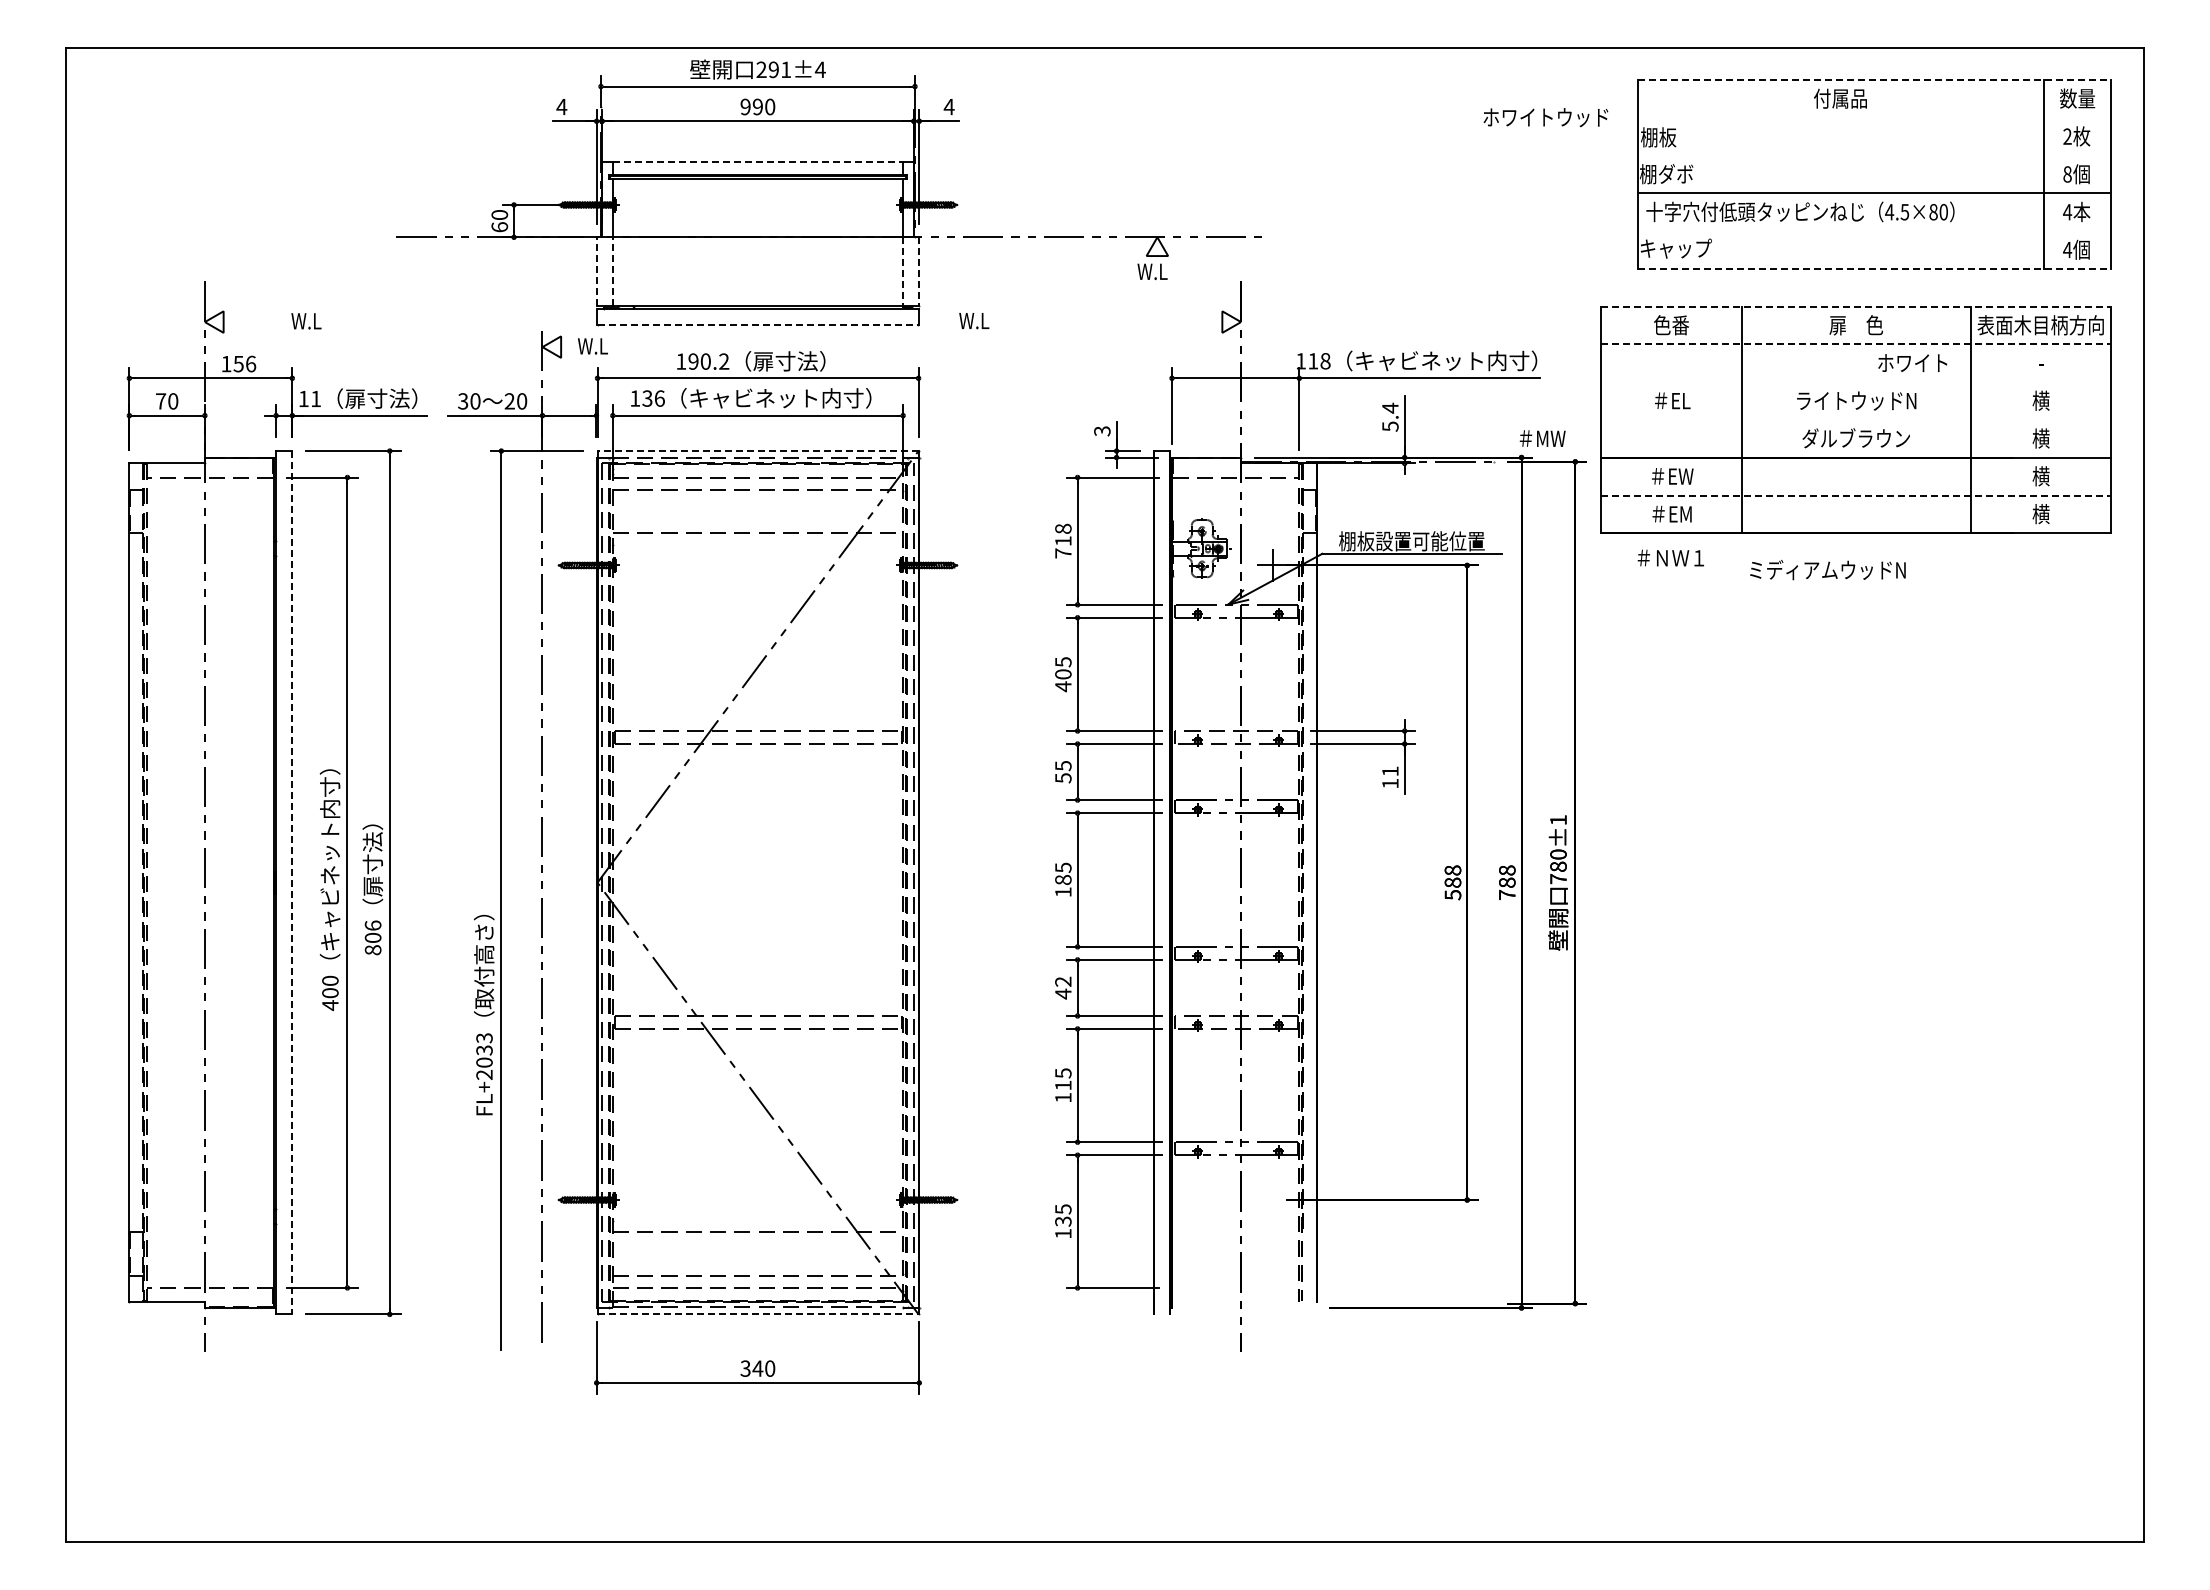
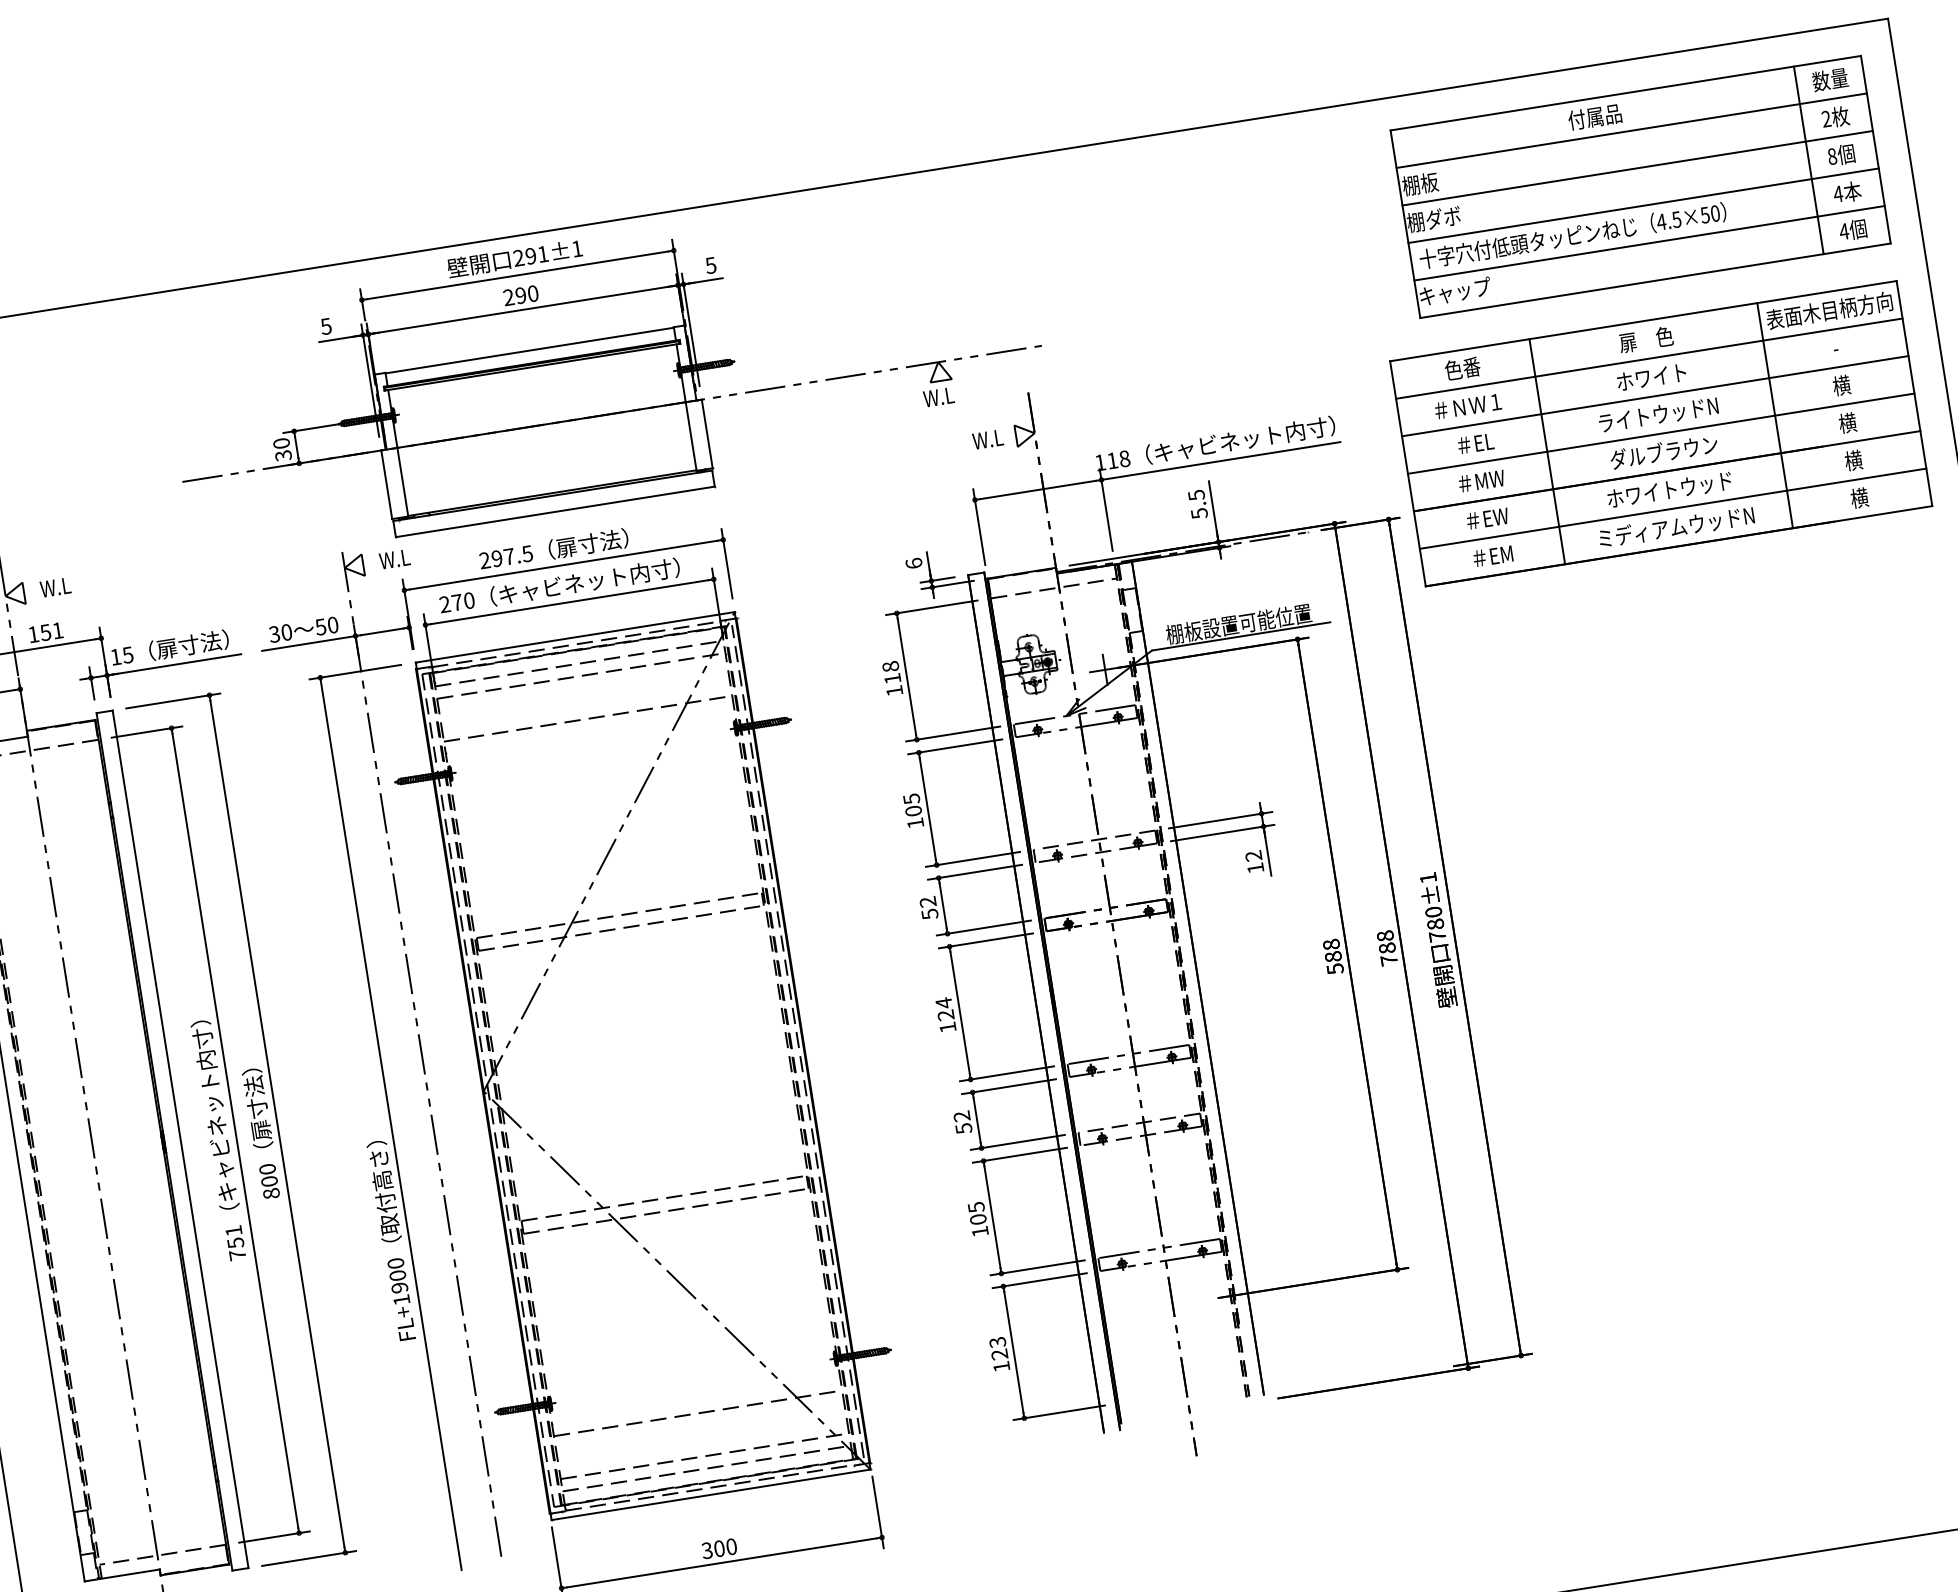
text: (819, 69) -> (576, 248), 291±4 -> 291±1
line: (1874, 80) -> (1625, 93), dashed -> solid
text: (561, 107) -> (325, 327), 4 -> 5
text: (745, 107) -> (508, 298), 990 -> 290
text: (948, 107) -> (710, 266), 4 -> 5
text: (1545, 117) -> (1669, 489), moved
line: (1874, 117) -> (1631, 130), added
line: (1874, 155) -> (1637, 168), added
line: (758, 162) -> (530, 350), dashed -> solid
text: (1933, 212) -> (1705, 215), 4.5×80 -> 4.5×50
text: (499, 227) -> (283, 455), 60 -> 30
line: (1874, 231) -> (1649, 243), added
line: (1874, 268) -> (1655, 280), dashed -> solid
line: (596, 271) -> (386, 484), dashed -> solid
line: (612, 271) -> (402, 481), dashed -> solid
line: (903, 271) -> (691, 436), dashed -> solid
line: (919, 271) -> (707, 433), dashed -> solid
line: (1856, 306) -> (1643, 320), dashed -> solid
text: (306, 321) -> (55, 587), moved
text: (974, 321) -> (988, 440), moved
line: (758, 324) -> (555, 511), dashed -> solid
line: (1856, 344) -> (1649, 358), dashed -> solid
text: (702, 361) -> (505, 557), 190.2 -> 297.5
text: (1912, 362) -> (1651, 376), moved
text: (251, 363) -> (58, 630), 156 -> 151
line: (1856, 382) -> (1655, 396), added
text: (315, 398) -> (127, 654), 11 -> 15
text: (647, 398) -> (457, 602), 136 -> 270
text: (509, 401) -> (320, 627), 20 -> 50
text: (1390, 407) -> (1196, 494), 5.4 -> 5.5
line: (1856, 419) -> (1661, 433), added
text: (1102, 431) -> (914, 563), 3 -> 6
text: (1542, 438) -> (1481, 481), moved
line: (758, 451) -> (575, 637), dashed -> solid
line: (1856, 495) -> (1673, 508), dashed -> solid
text: (1063, 553) -> (894, 691), 718 -> 118
text: (1670, 557) -> (1467, 405), moved
text: (1827, 570) -> (1676, 527), moved
text: (1063, 686) -> (915, 823), 405 -> 105
text: (1063, 766) -> (928, 902), 55 -> 52
text: (1390, 771) -> (1253, 856), 11 -> 12
text: (1063, 873) -> (945, 1008), 185 -> 124
line: (292, 882) -> (180, 1139), dashed -> solid
text: (372, 925) -> (266, 1169), 806 -> 800
text: (330, 993) -> (235, 1243), 400 -> 751
text: (1063, 993) -> (963, 1128), 42 -> 52
text: (484, 1056) -> (398, 1281), FL+2033 -> FL+1900
text: (1063, 1085) -> (978, 1219), 115 -> 105
text: (1063, 1215) -> (998, 1348), 135 -> 123
line: (758, 1314) -> (711, 1494), dashed -> solid
text: (757, 1368) -> (719, 1548), 340 -> 300

